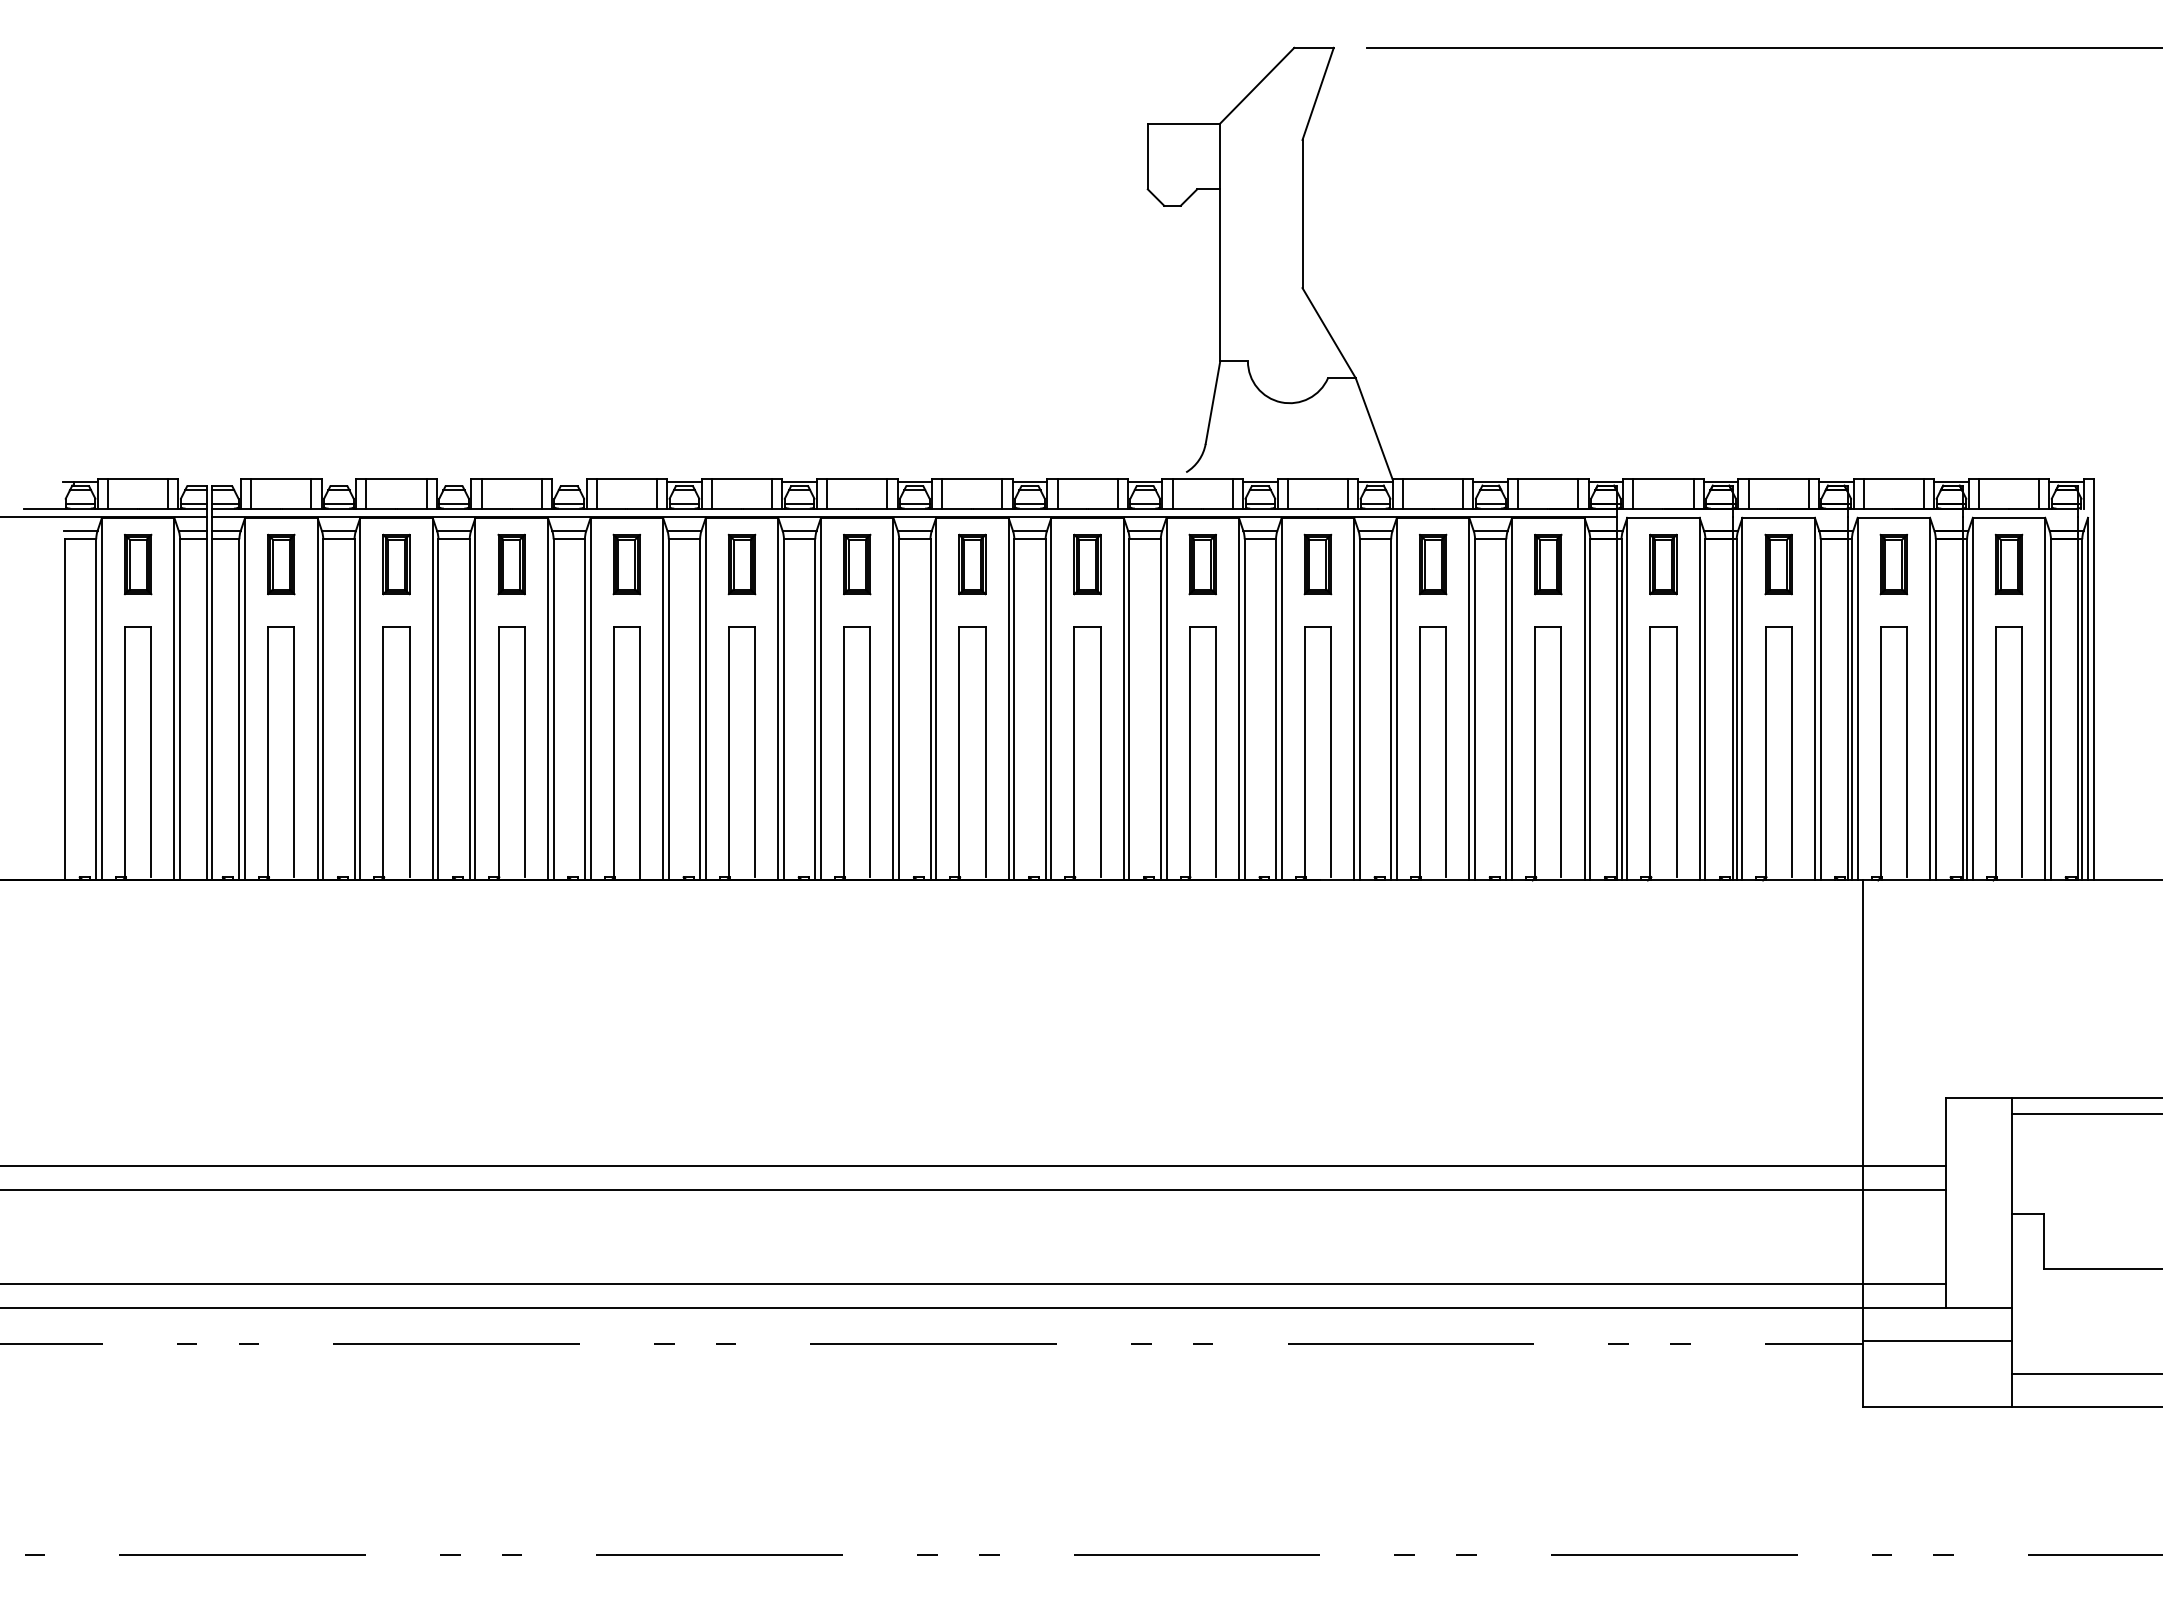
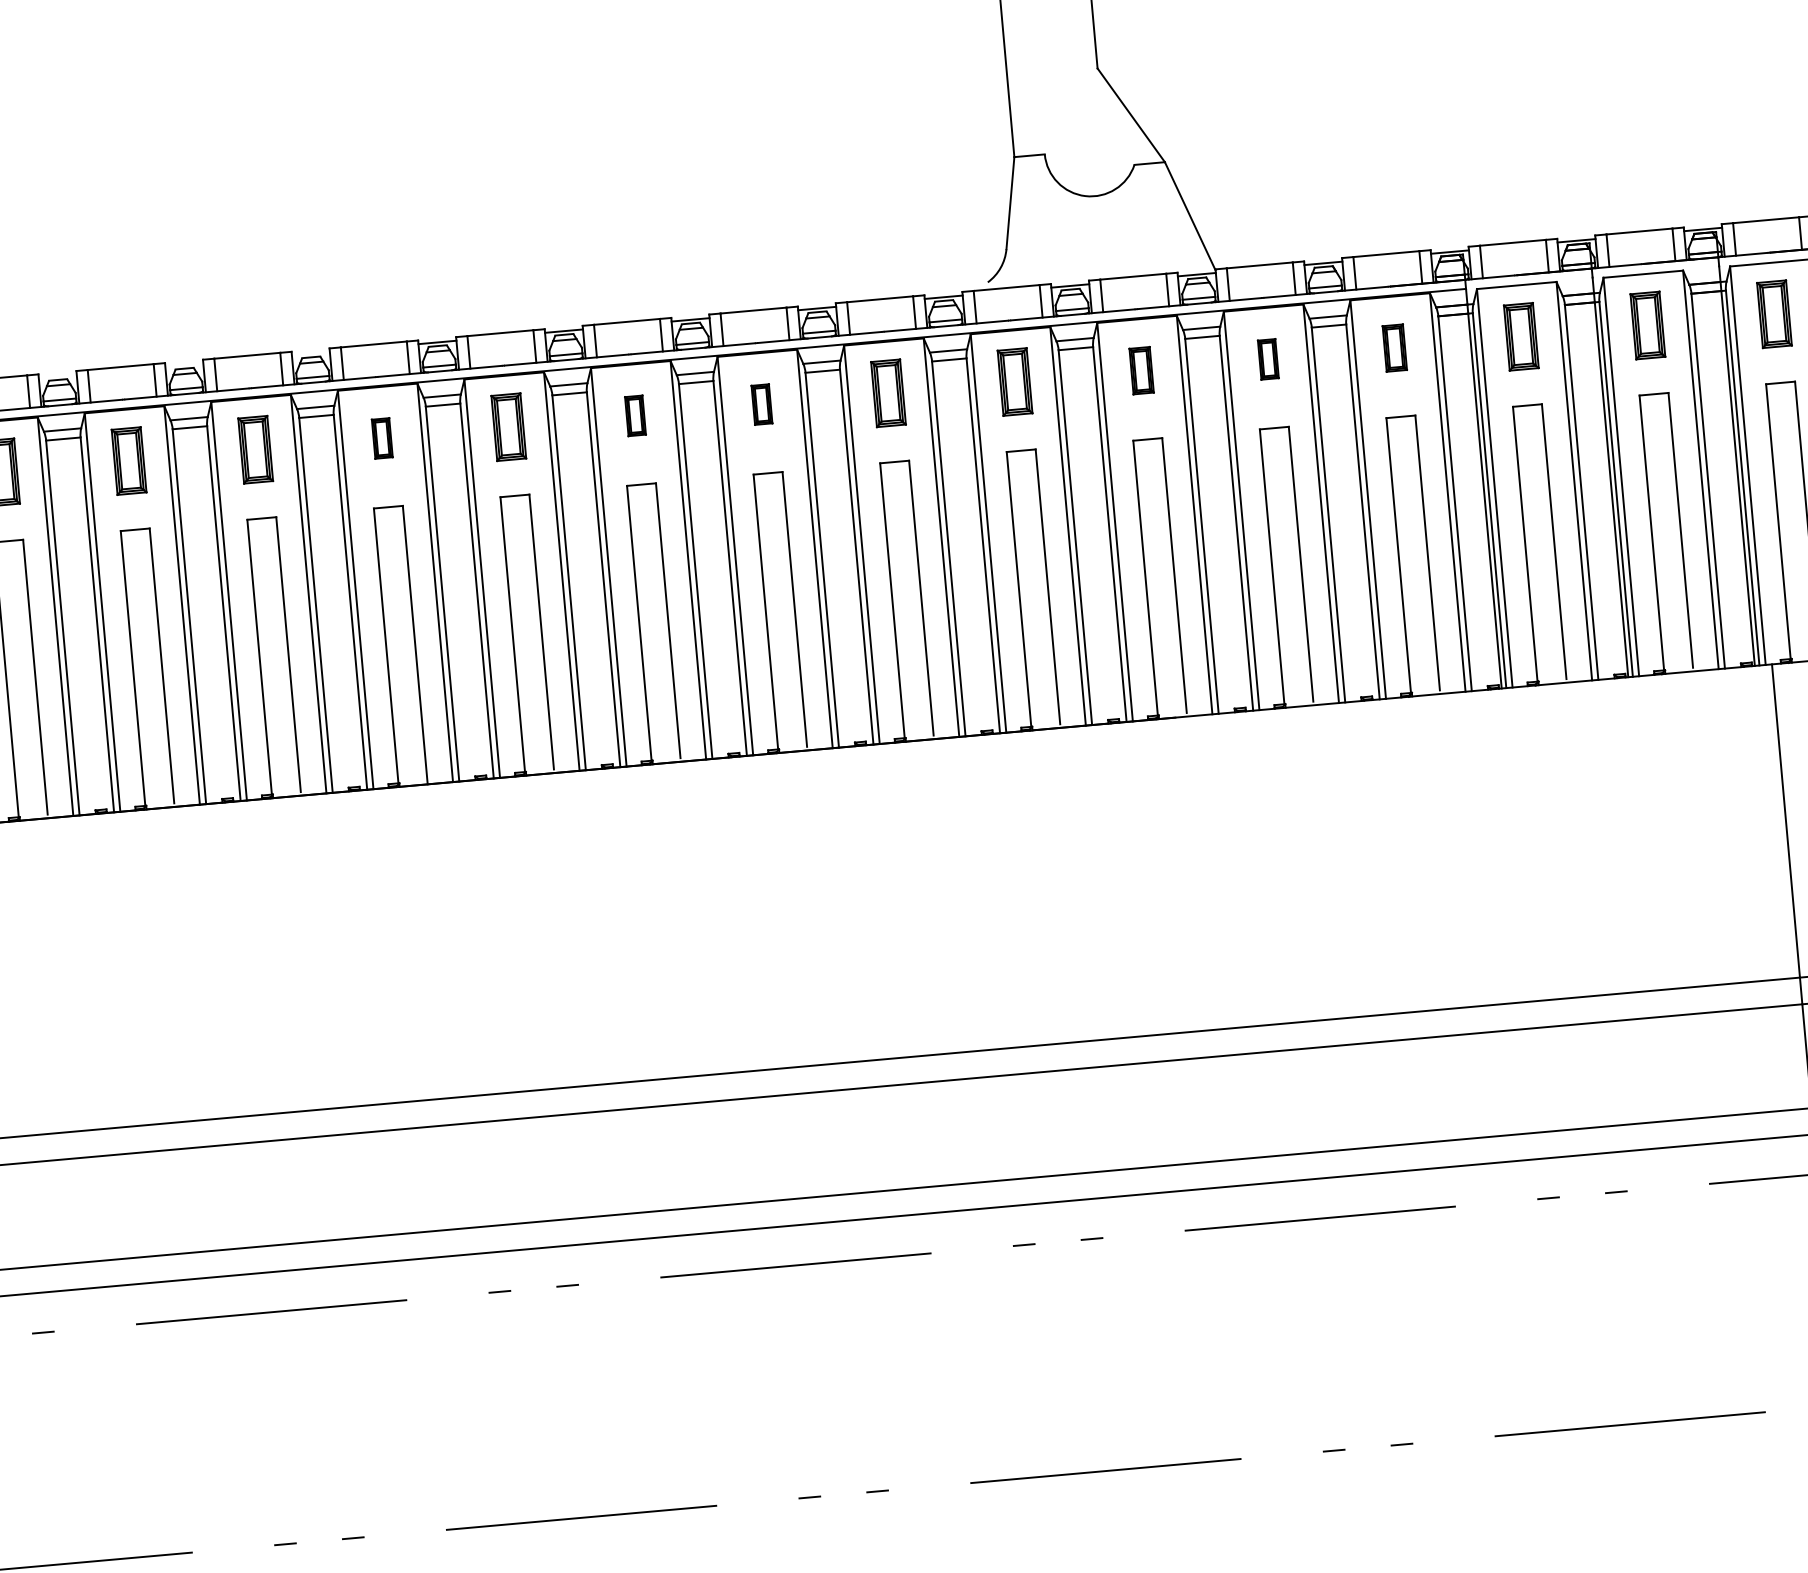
part: (626, 564) -> (381, 438), size x0.6
part: (857, 564) -> (635, 415), size x0.6
part: (972, 564) -> (762, 404), size x0.6
part: (1317, 564) -> (1141, 370), size x0.7
part: (1433, 564) -> (1268, 359), size x0.6
part: (1548, 564) -> (1394, 348), size x0.7

